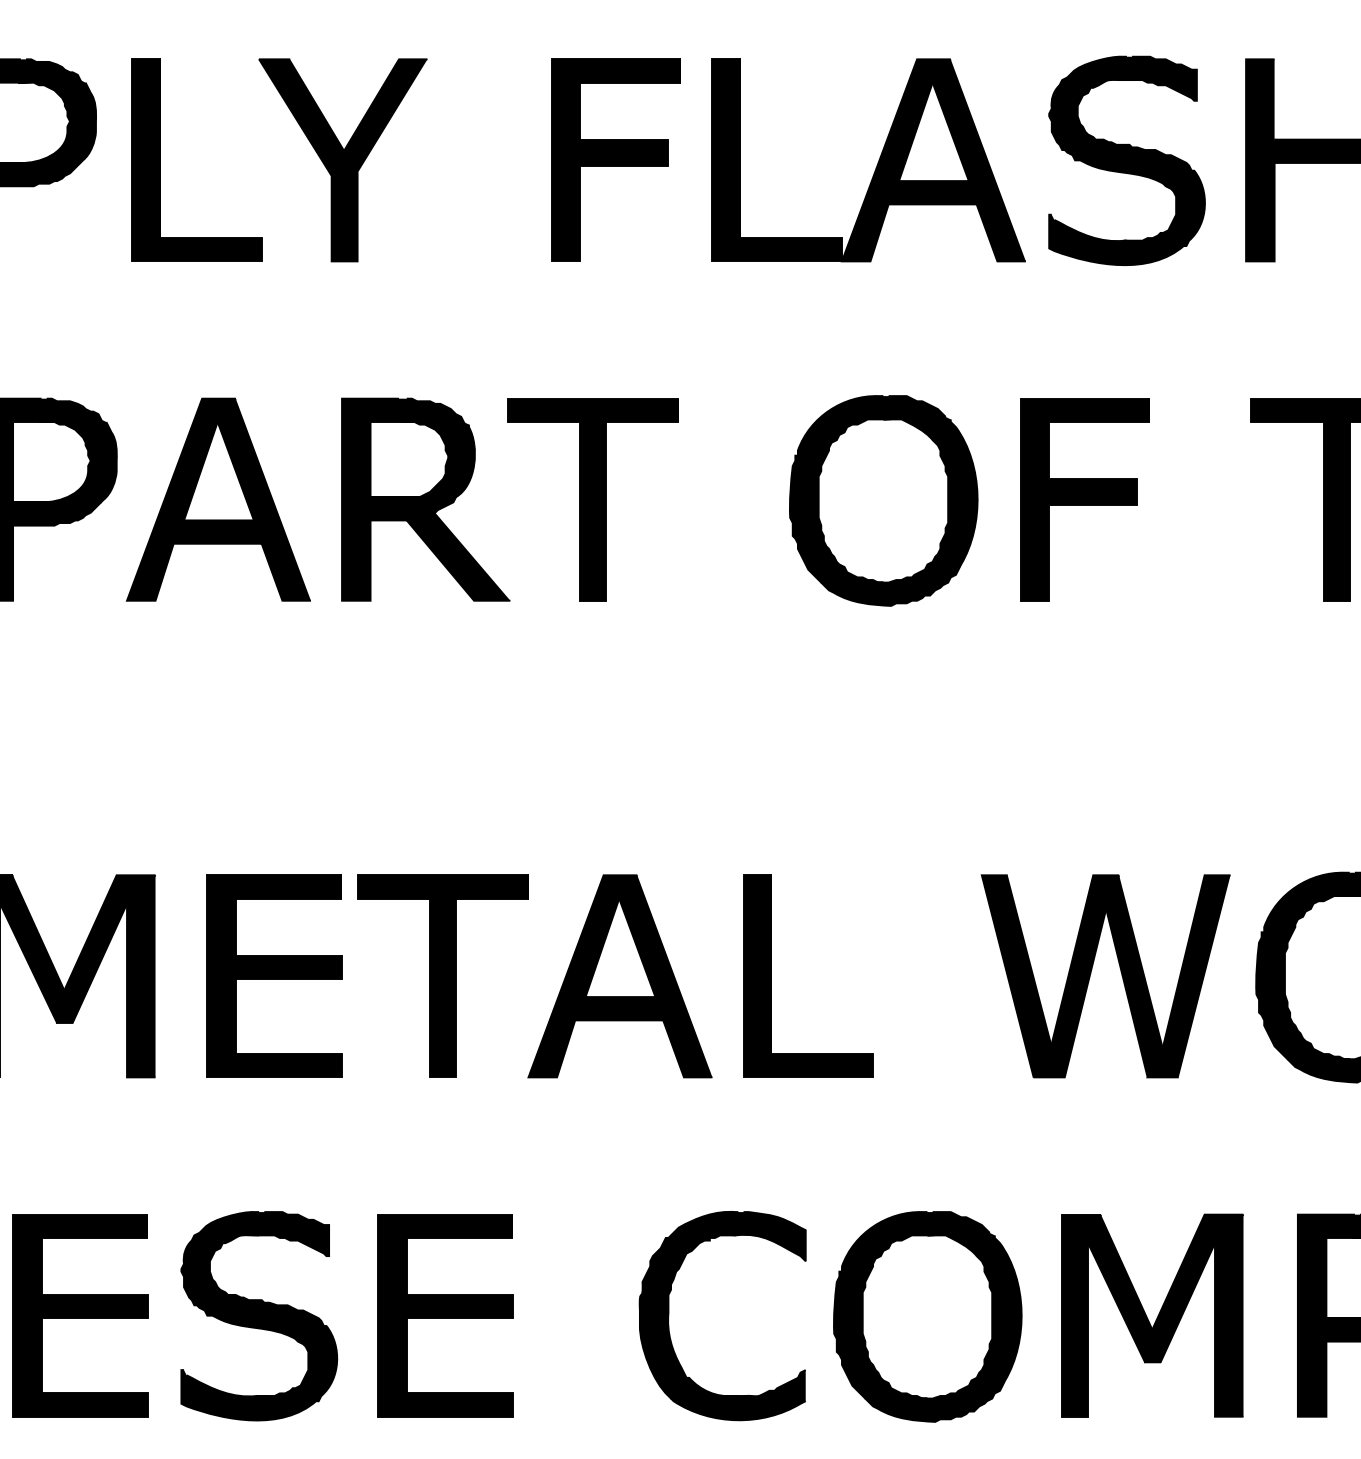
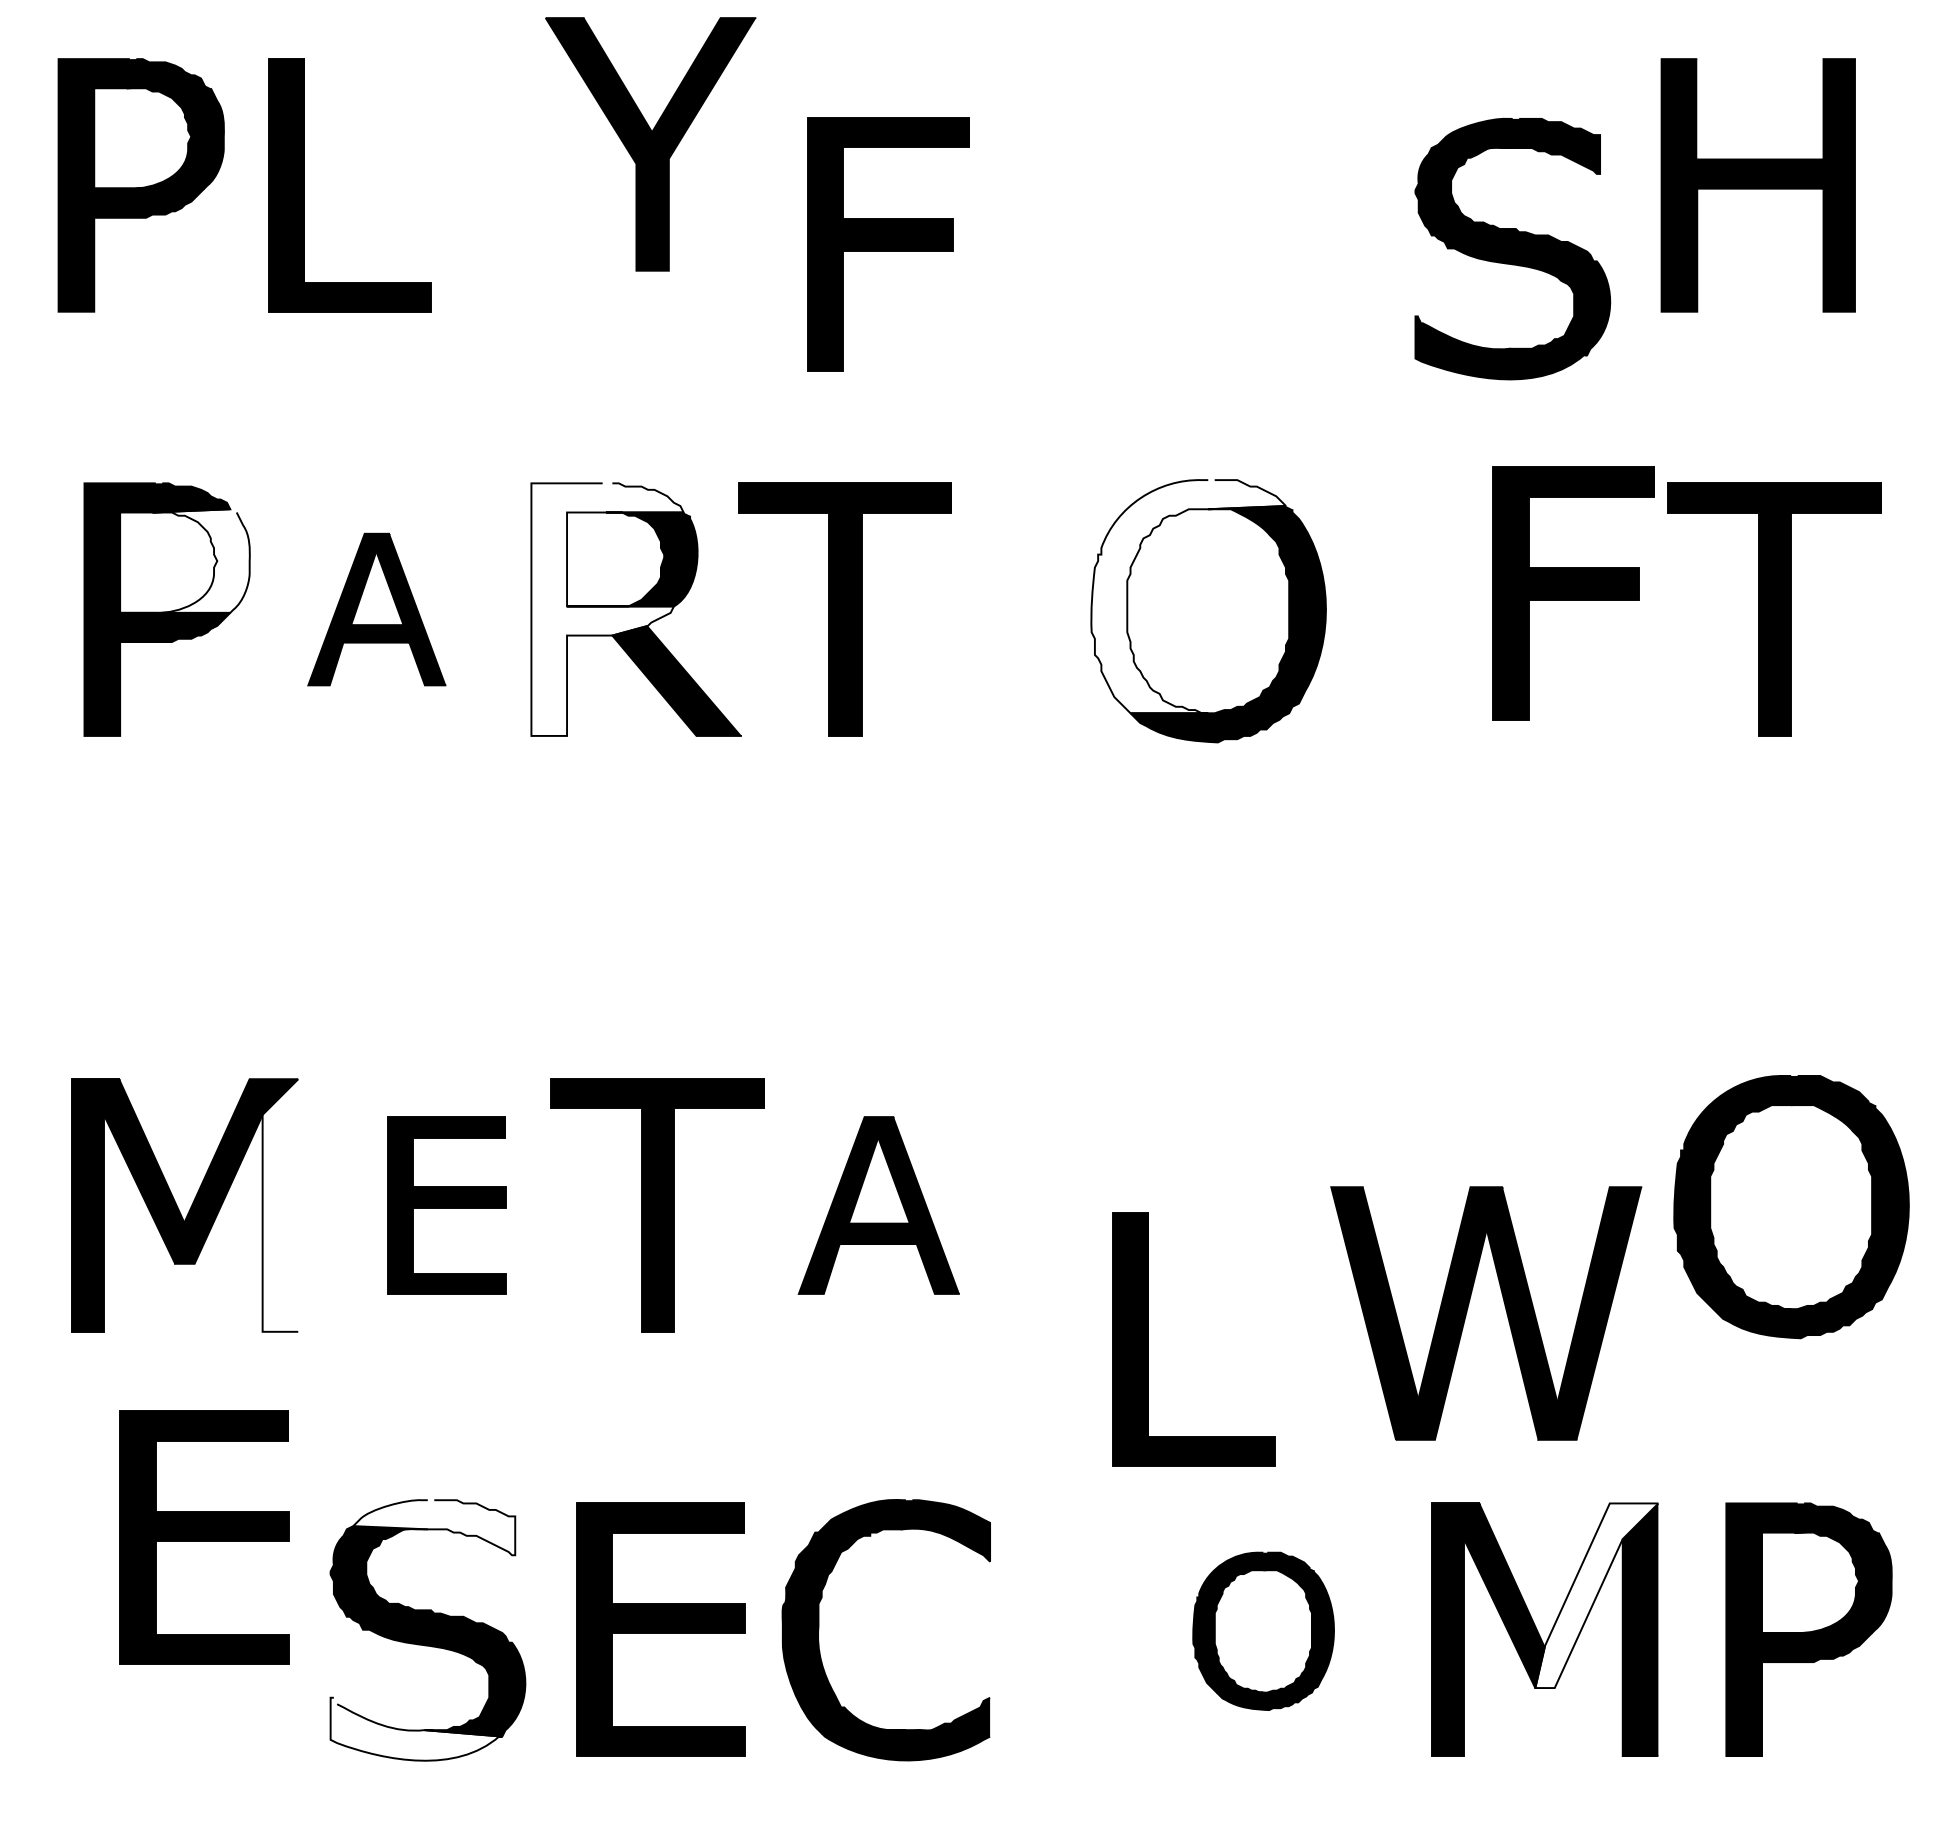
part: (342, 160) -> (650, 144), moved
part: (616, 160) -> (888, 244), moved
part: (1126, 160) -> (1512, 248), moved
part: (877, 163) -> (1200, 189), removed
fill: (64, 460) -> (184, 560), removed
fill: (867, 489) -> (1188, 596), removed
part: (218, 499) -> (376, 609), size x0.6
fill: (402, 499) -> (607, 609), removed
part: (1085, 499) -> (1573, 593), moved
part: (1091, 972) -> (1468, 1308), moved
fill: (141, 976) -> (280, 1205), removed
part: (274, 976) -> (446, 1205), size x0.7
part: (619, 976) -> (878, 1205), size x0.7
part: (771, 976) -> (1148, 1339), moved
fill: (264, 1233) -> (434, 1527), removed
fill: (1193, 1288) -> (1596, 1595), removed
part: (80, 1315) -> (204, 1537), moved
part: (669, 1316) -> (819, 1630), moved
part: (927, 1317) -> (1263, 1631), size x0.6
fill: (250, 1394) -> (416, 1728), removed

